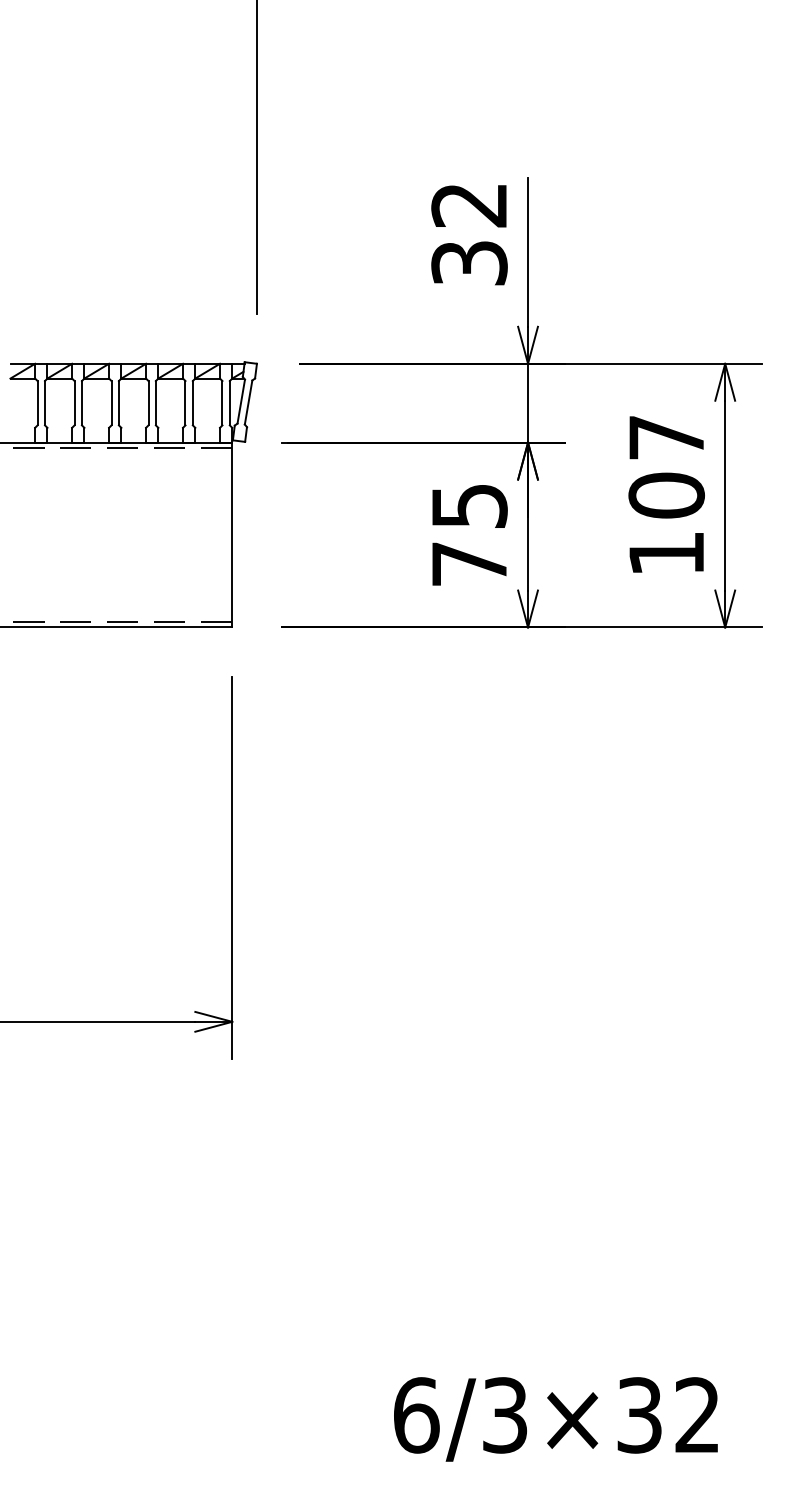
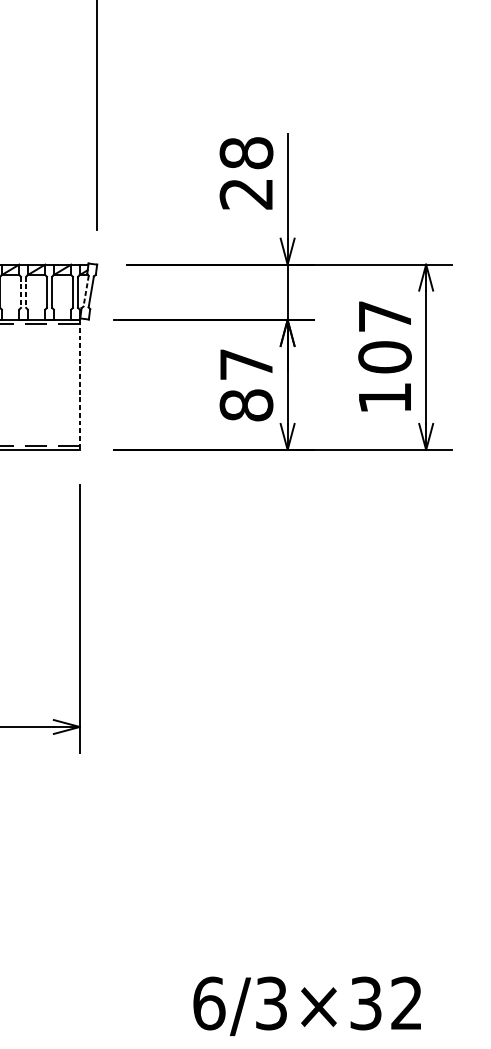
text: (469, 233) -> (246, 173), 32 -> 28
line: (241, 402) -> (86, 291), solid -> dashed
line: (148, 403) -> (20, 292), solid -> dashed
line: (155, 403) -> (25, 292), solid -> dashed
line: (232, 535) -> (79, 385), solid -> dashed
text: (469, 535) -> (246, 385), 75 -> 87

